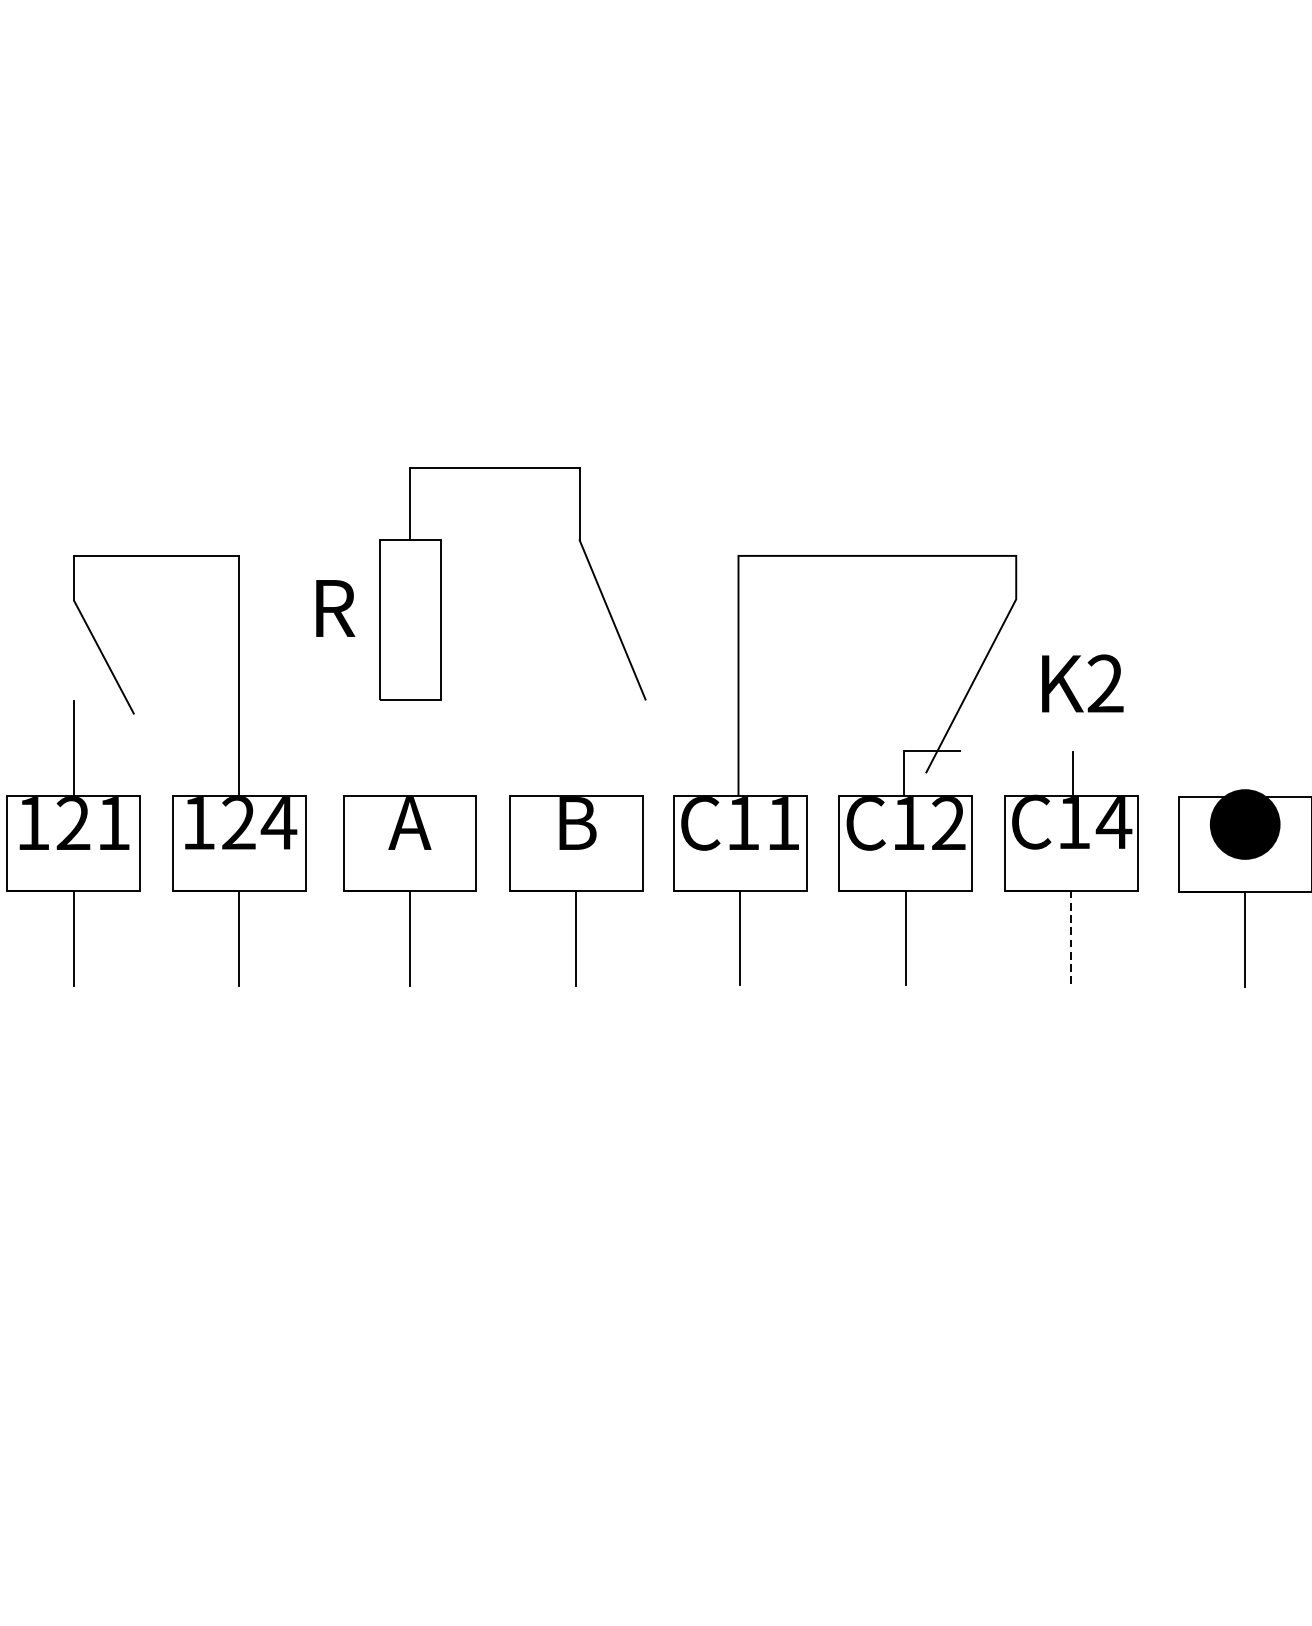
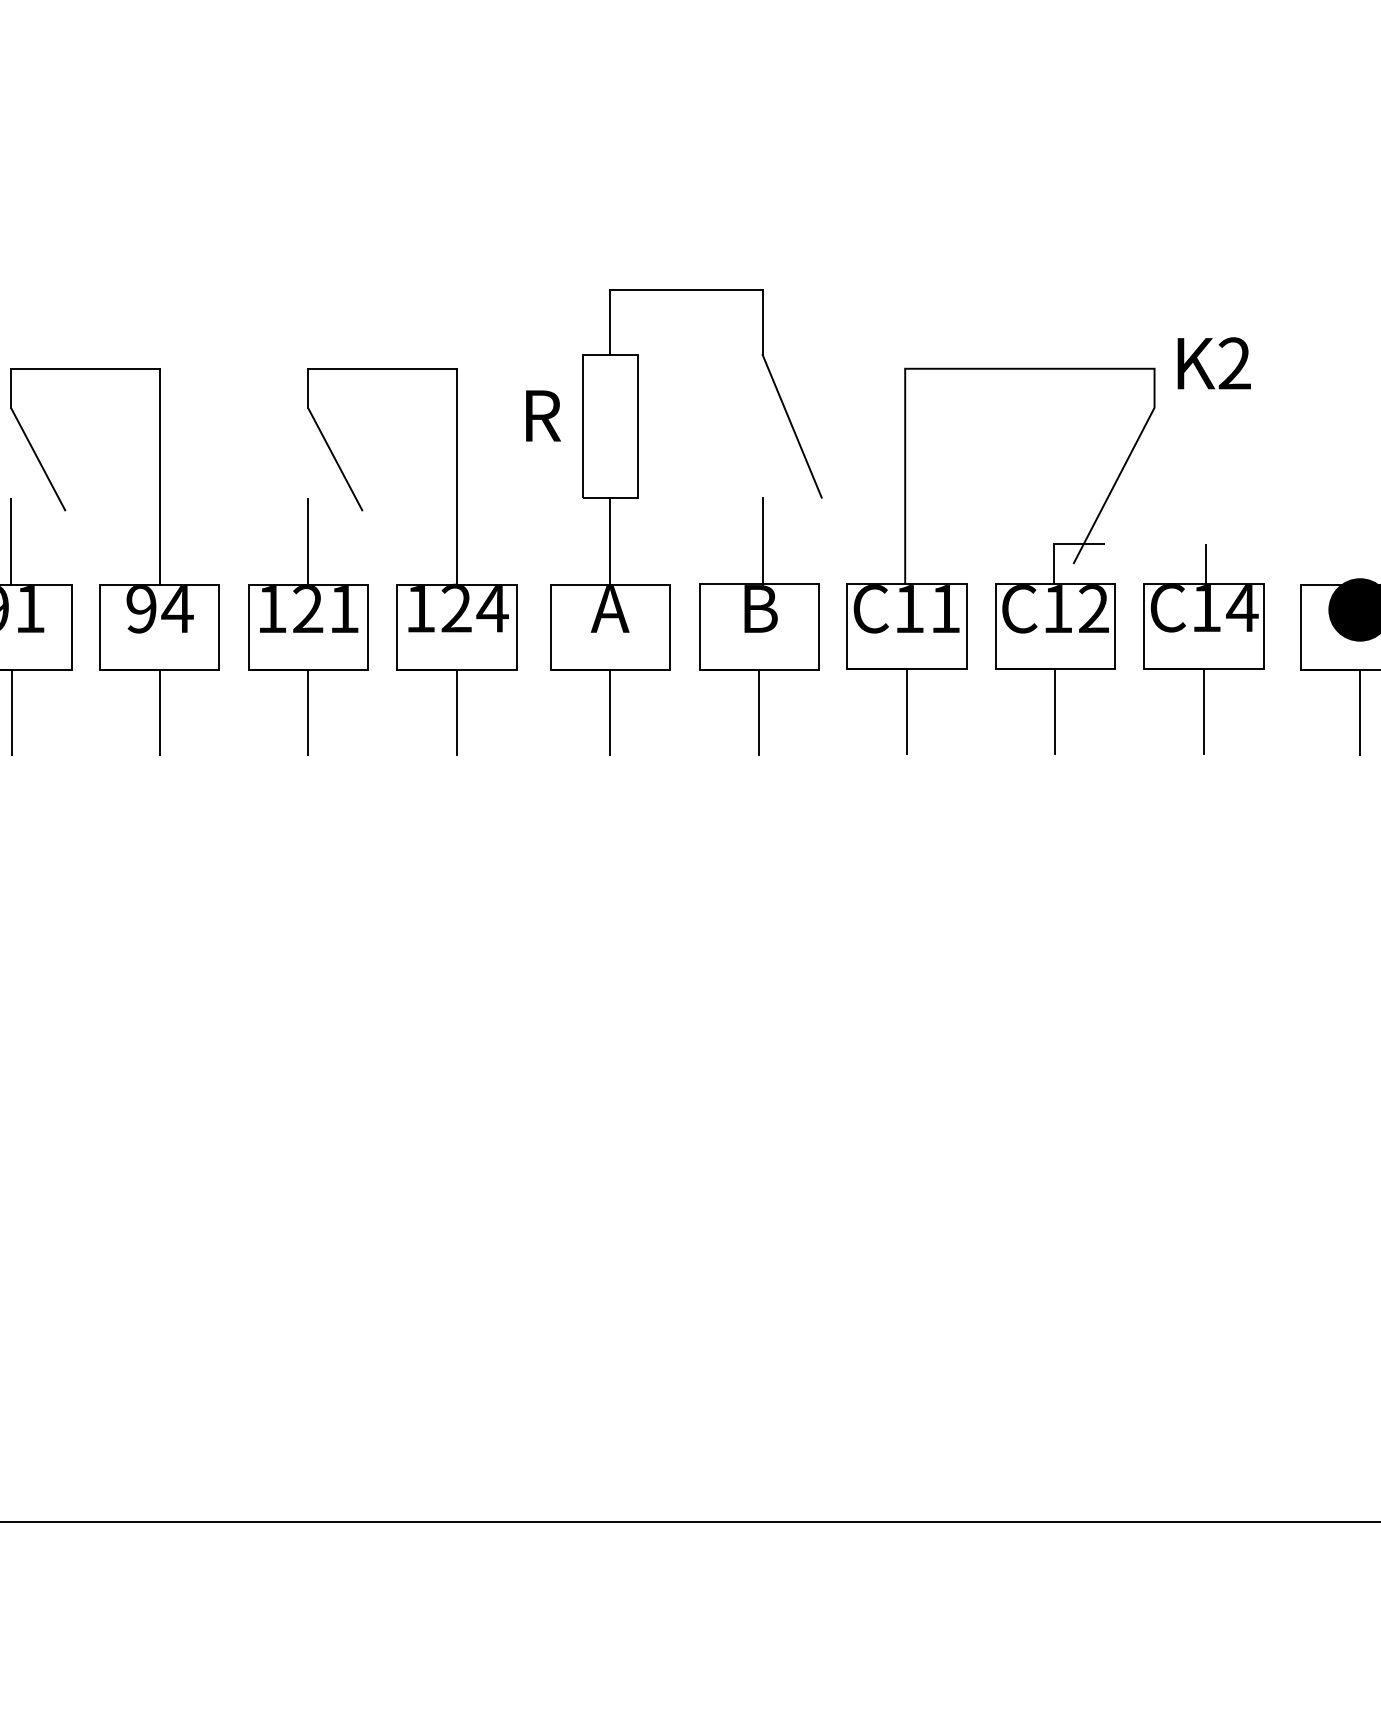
text: (1081, 683) -> (1213, 363), moved
line: (410, 747) -> (610, 540), added
line: (579, 747) -> (762, 540), added
line: (1070, 937) -> (1203, 711), dashed -> solid

